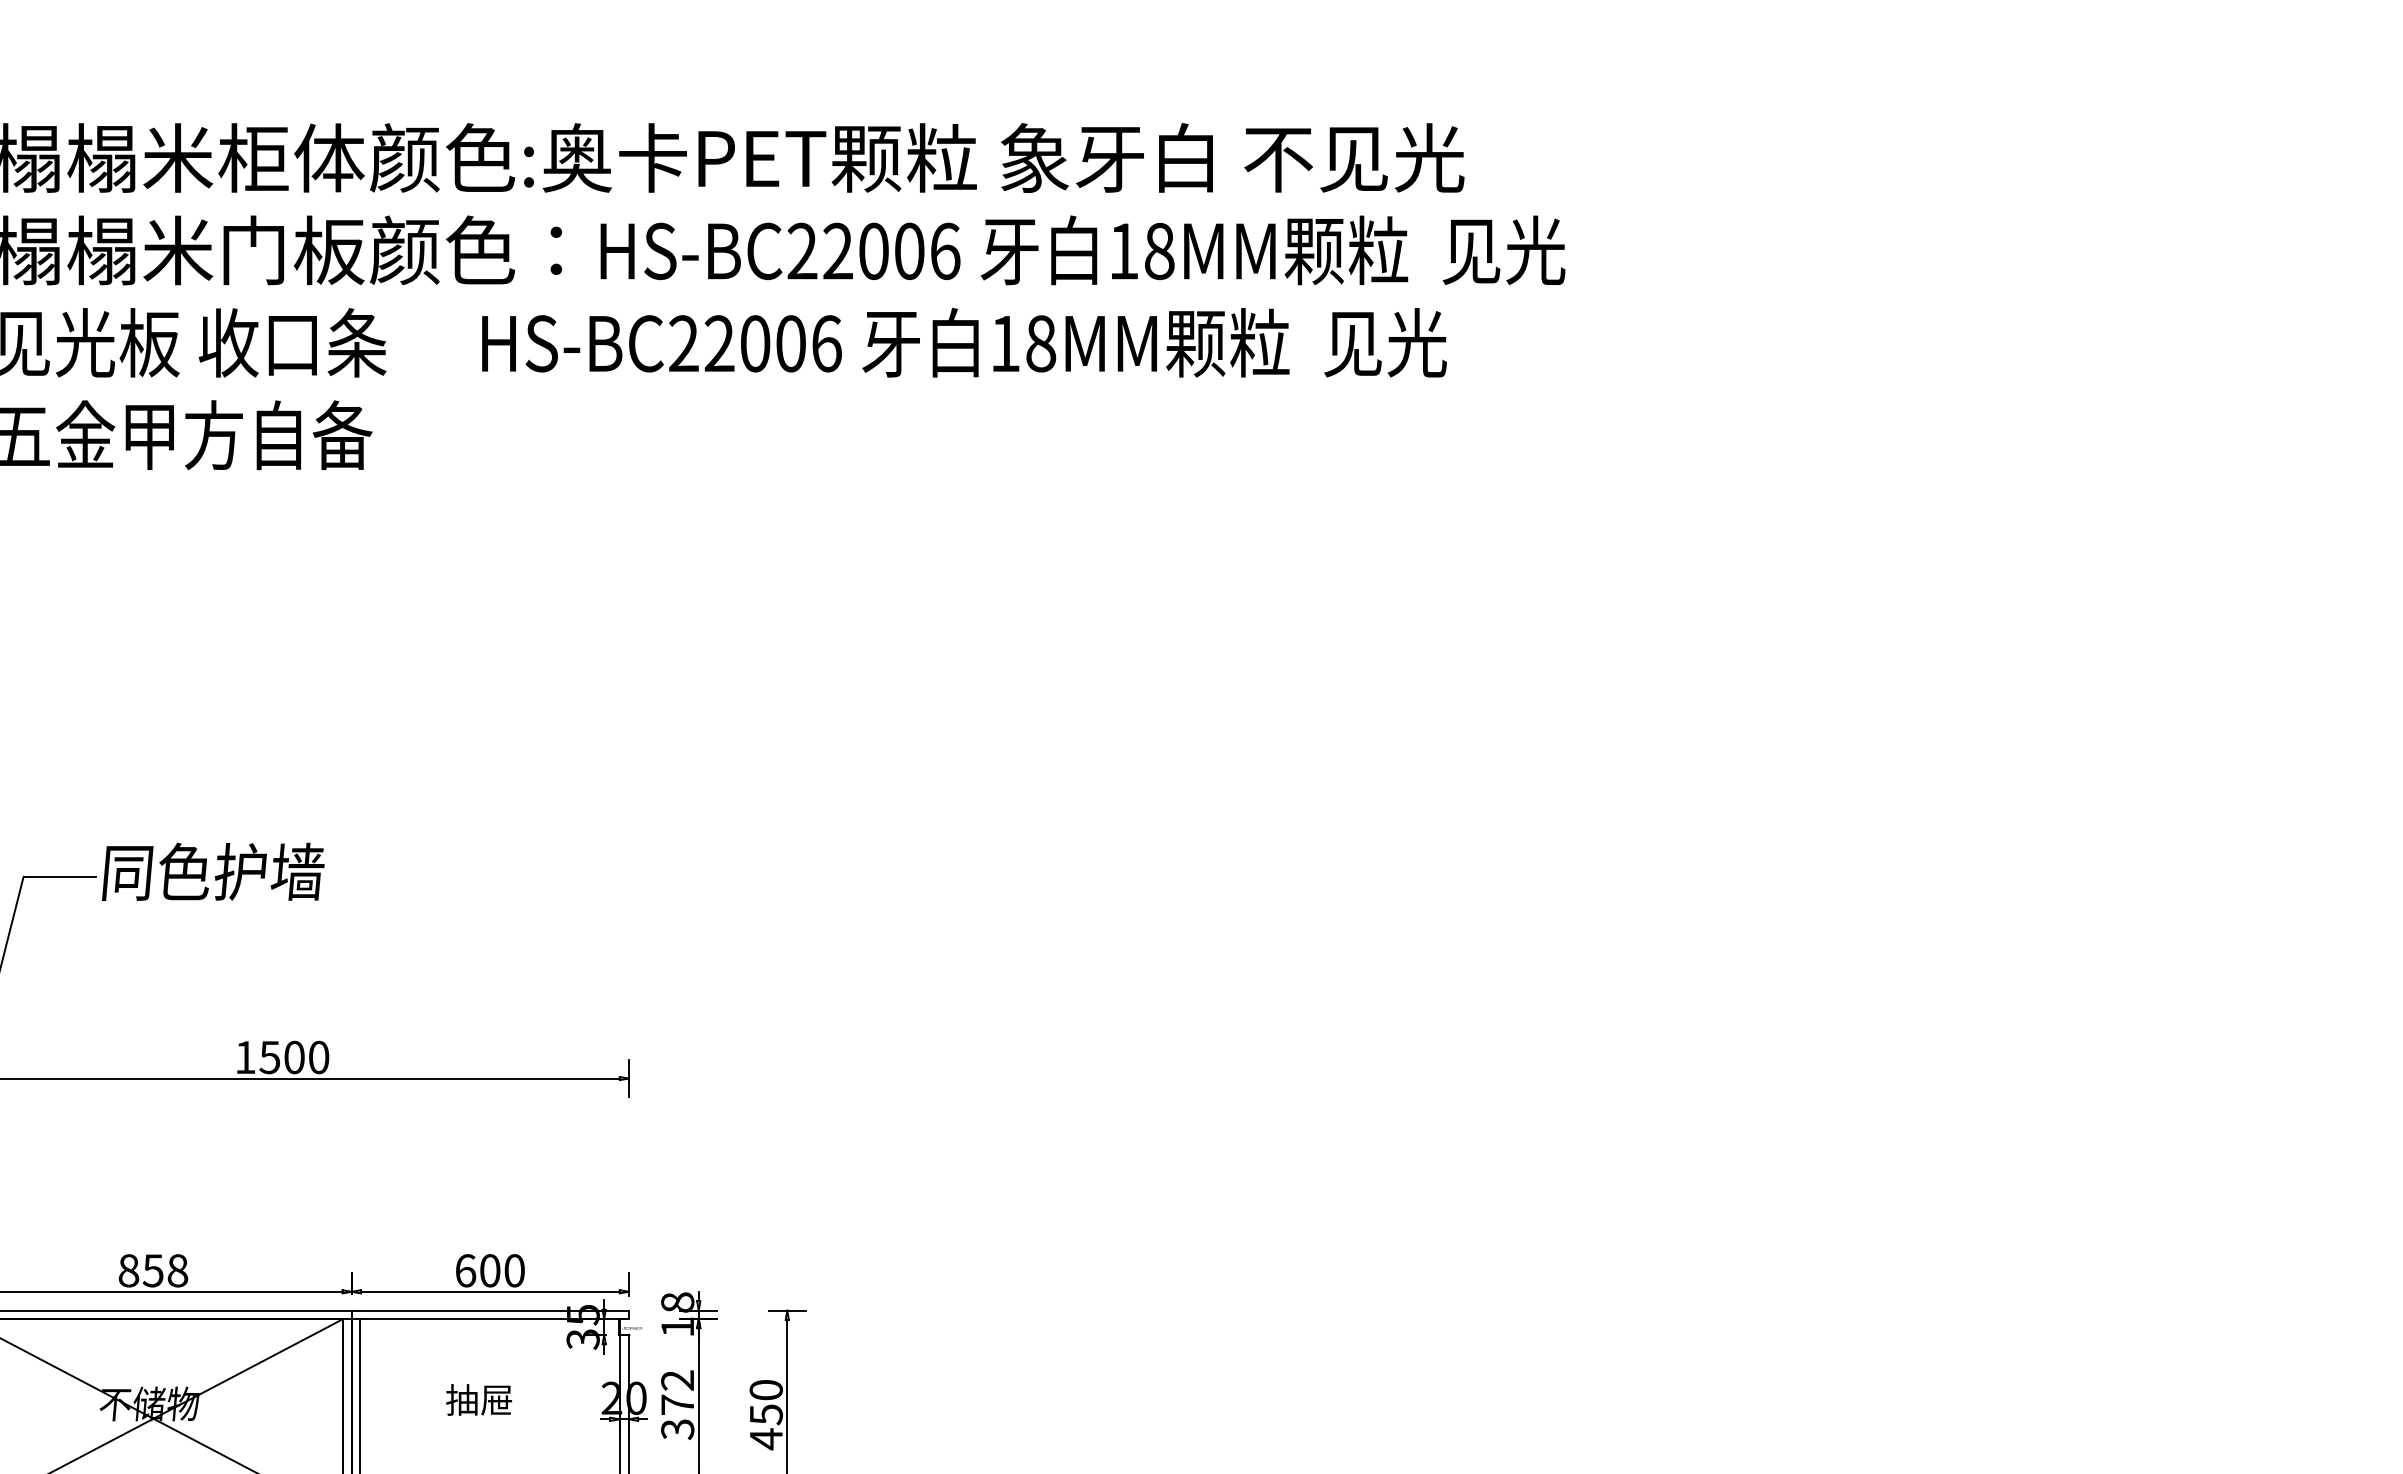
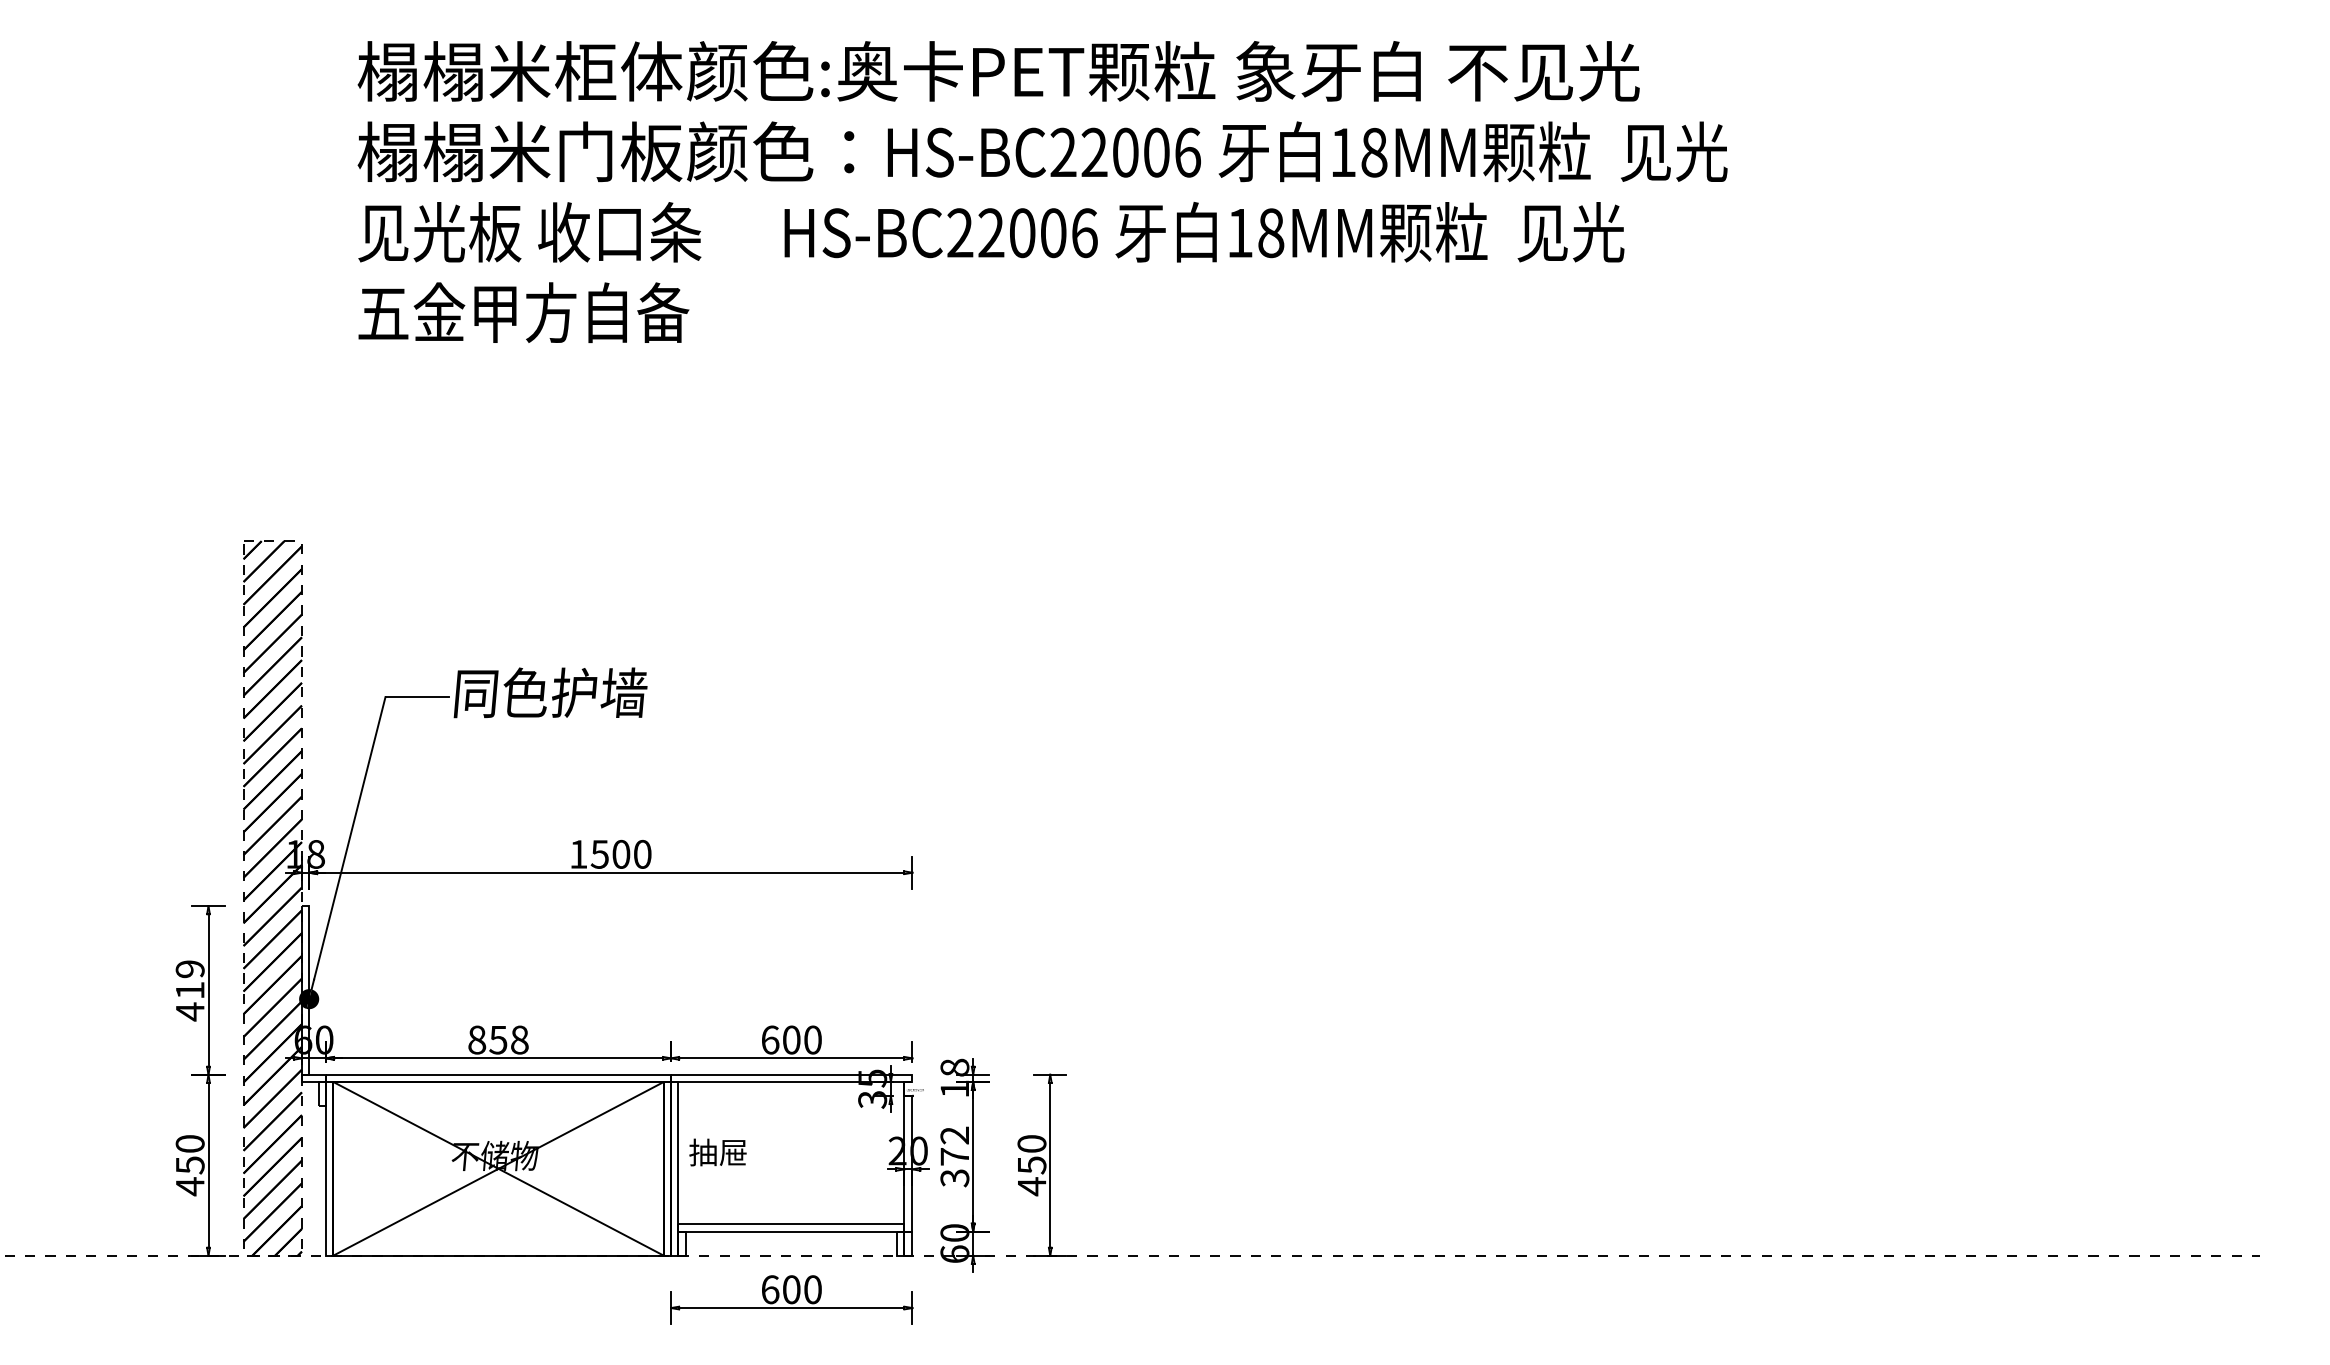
text: (478, 1399) -> (717, 1152), moved

